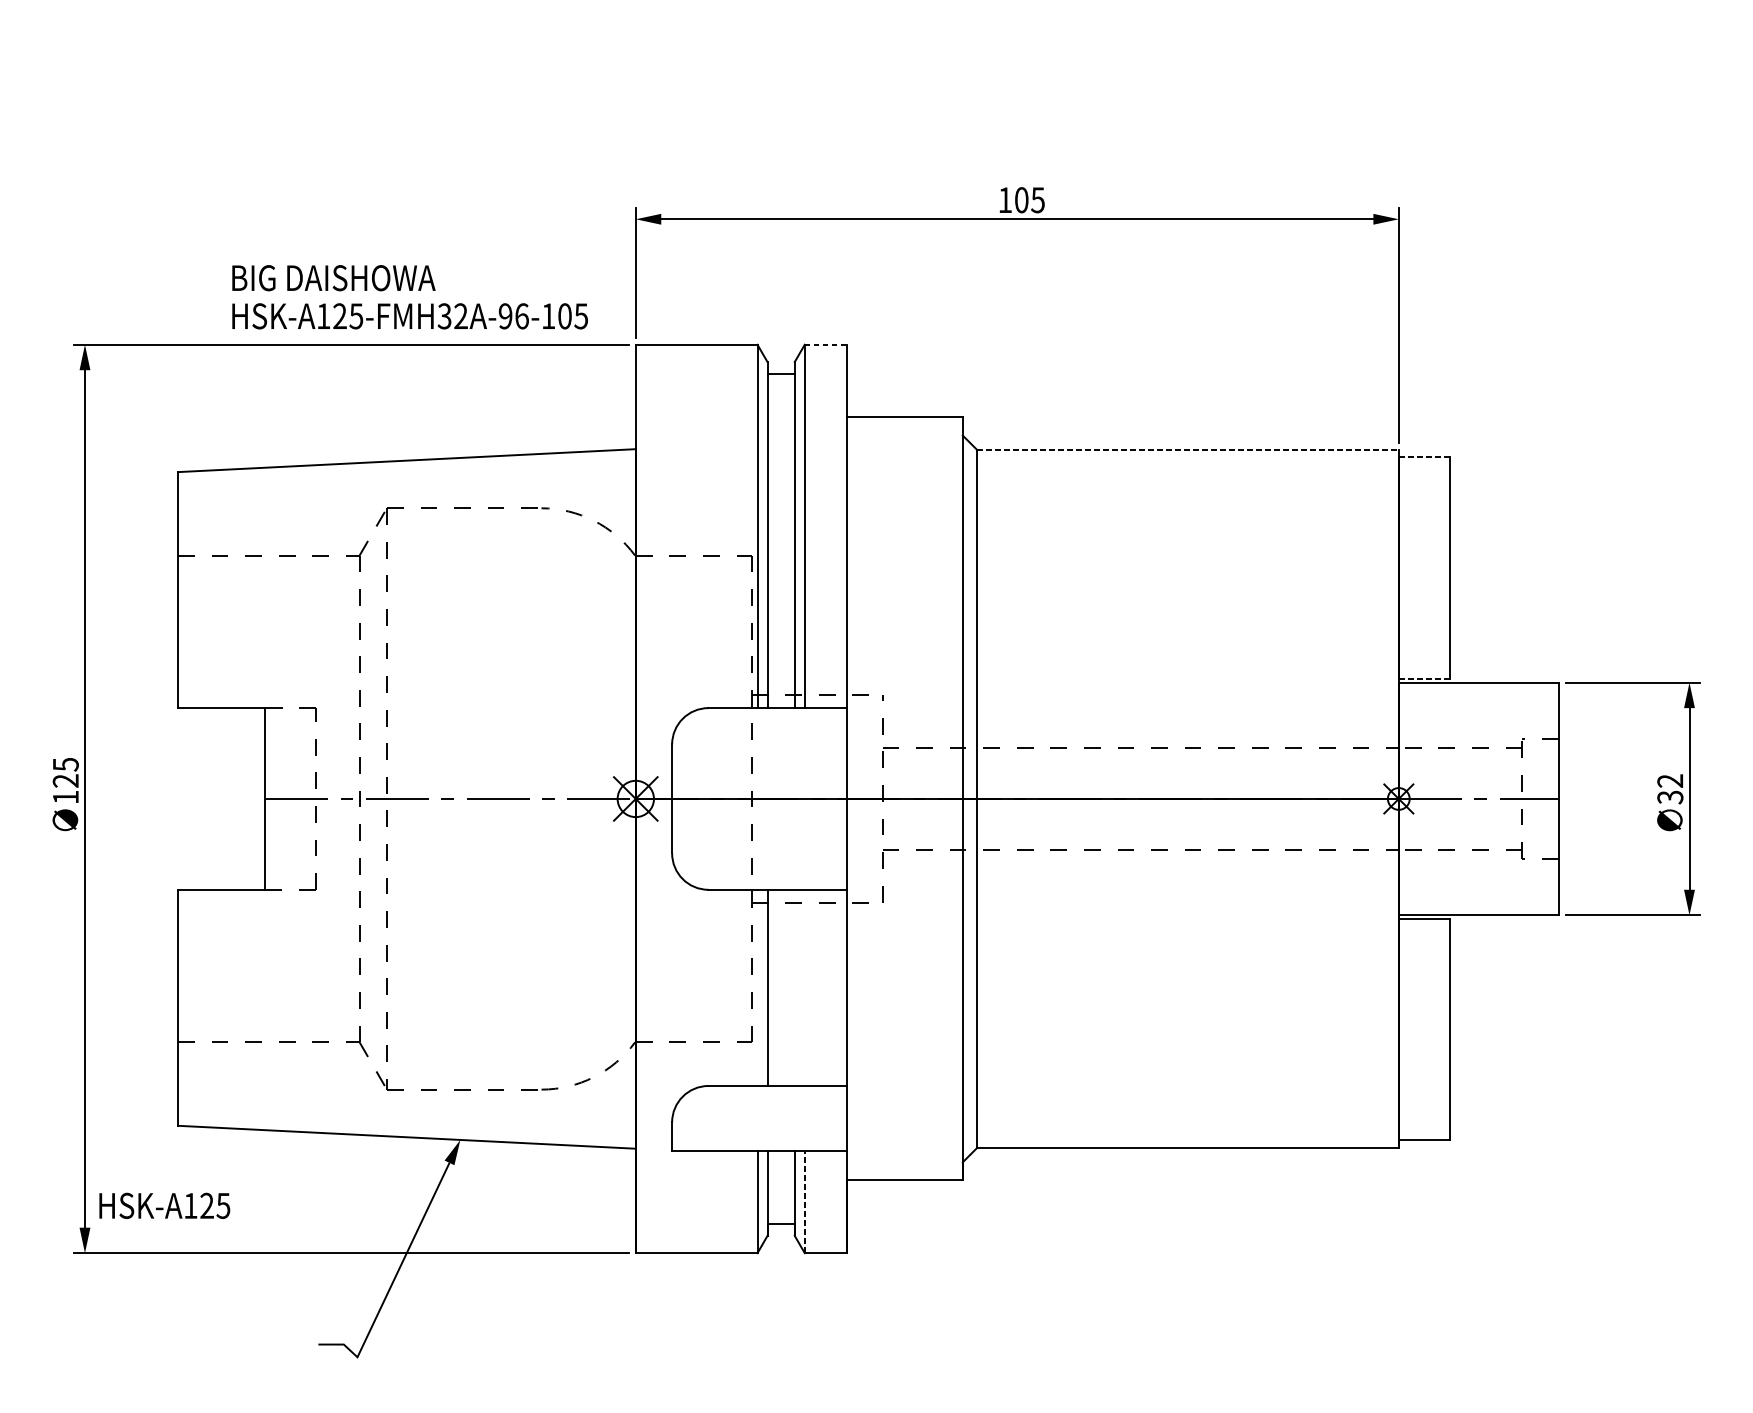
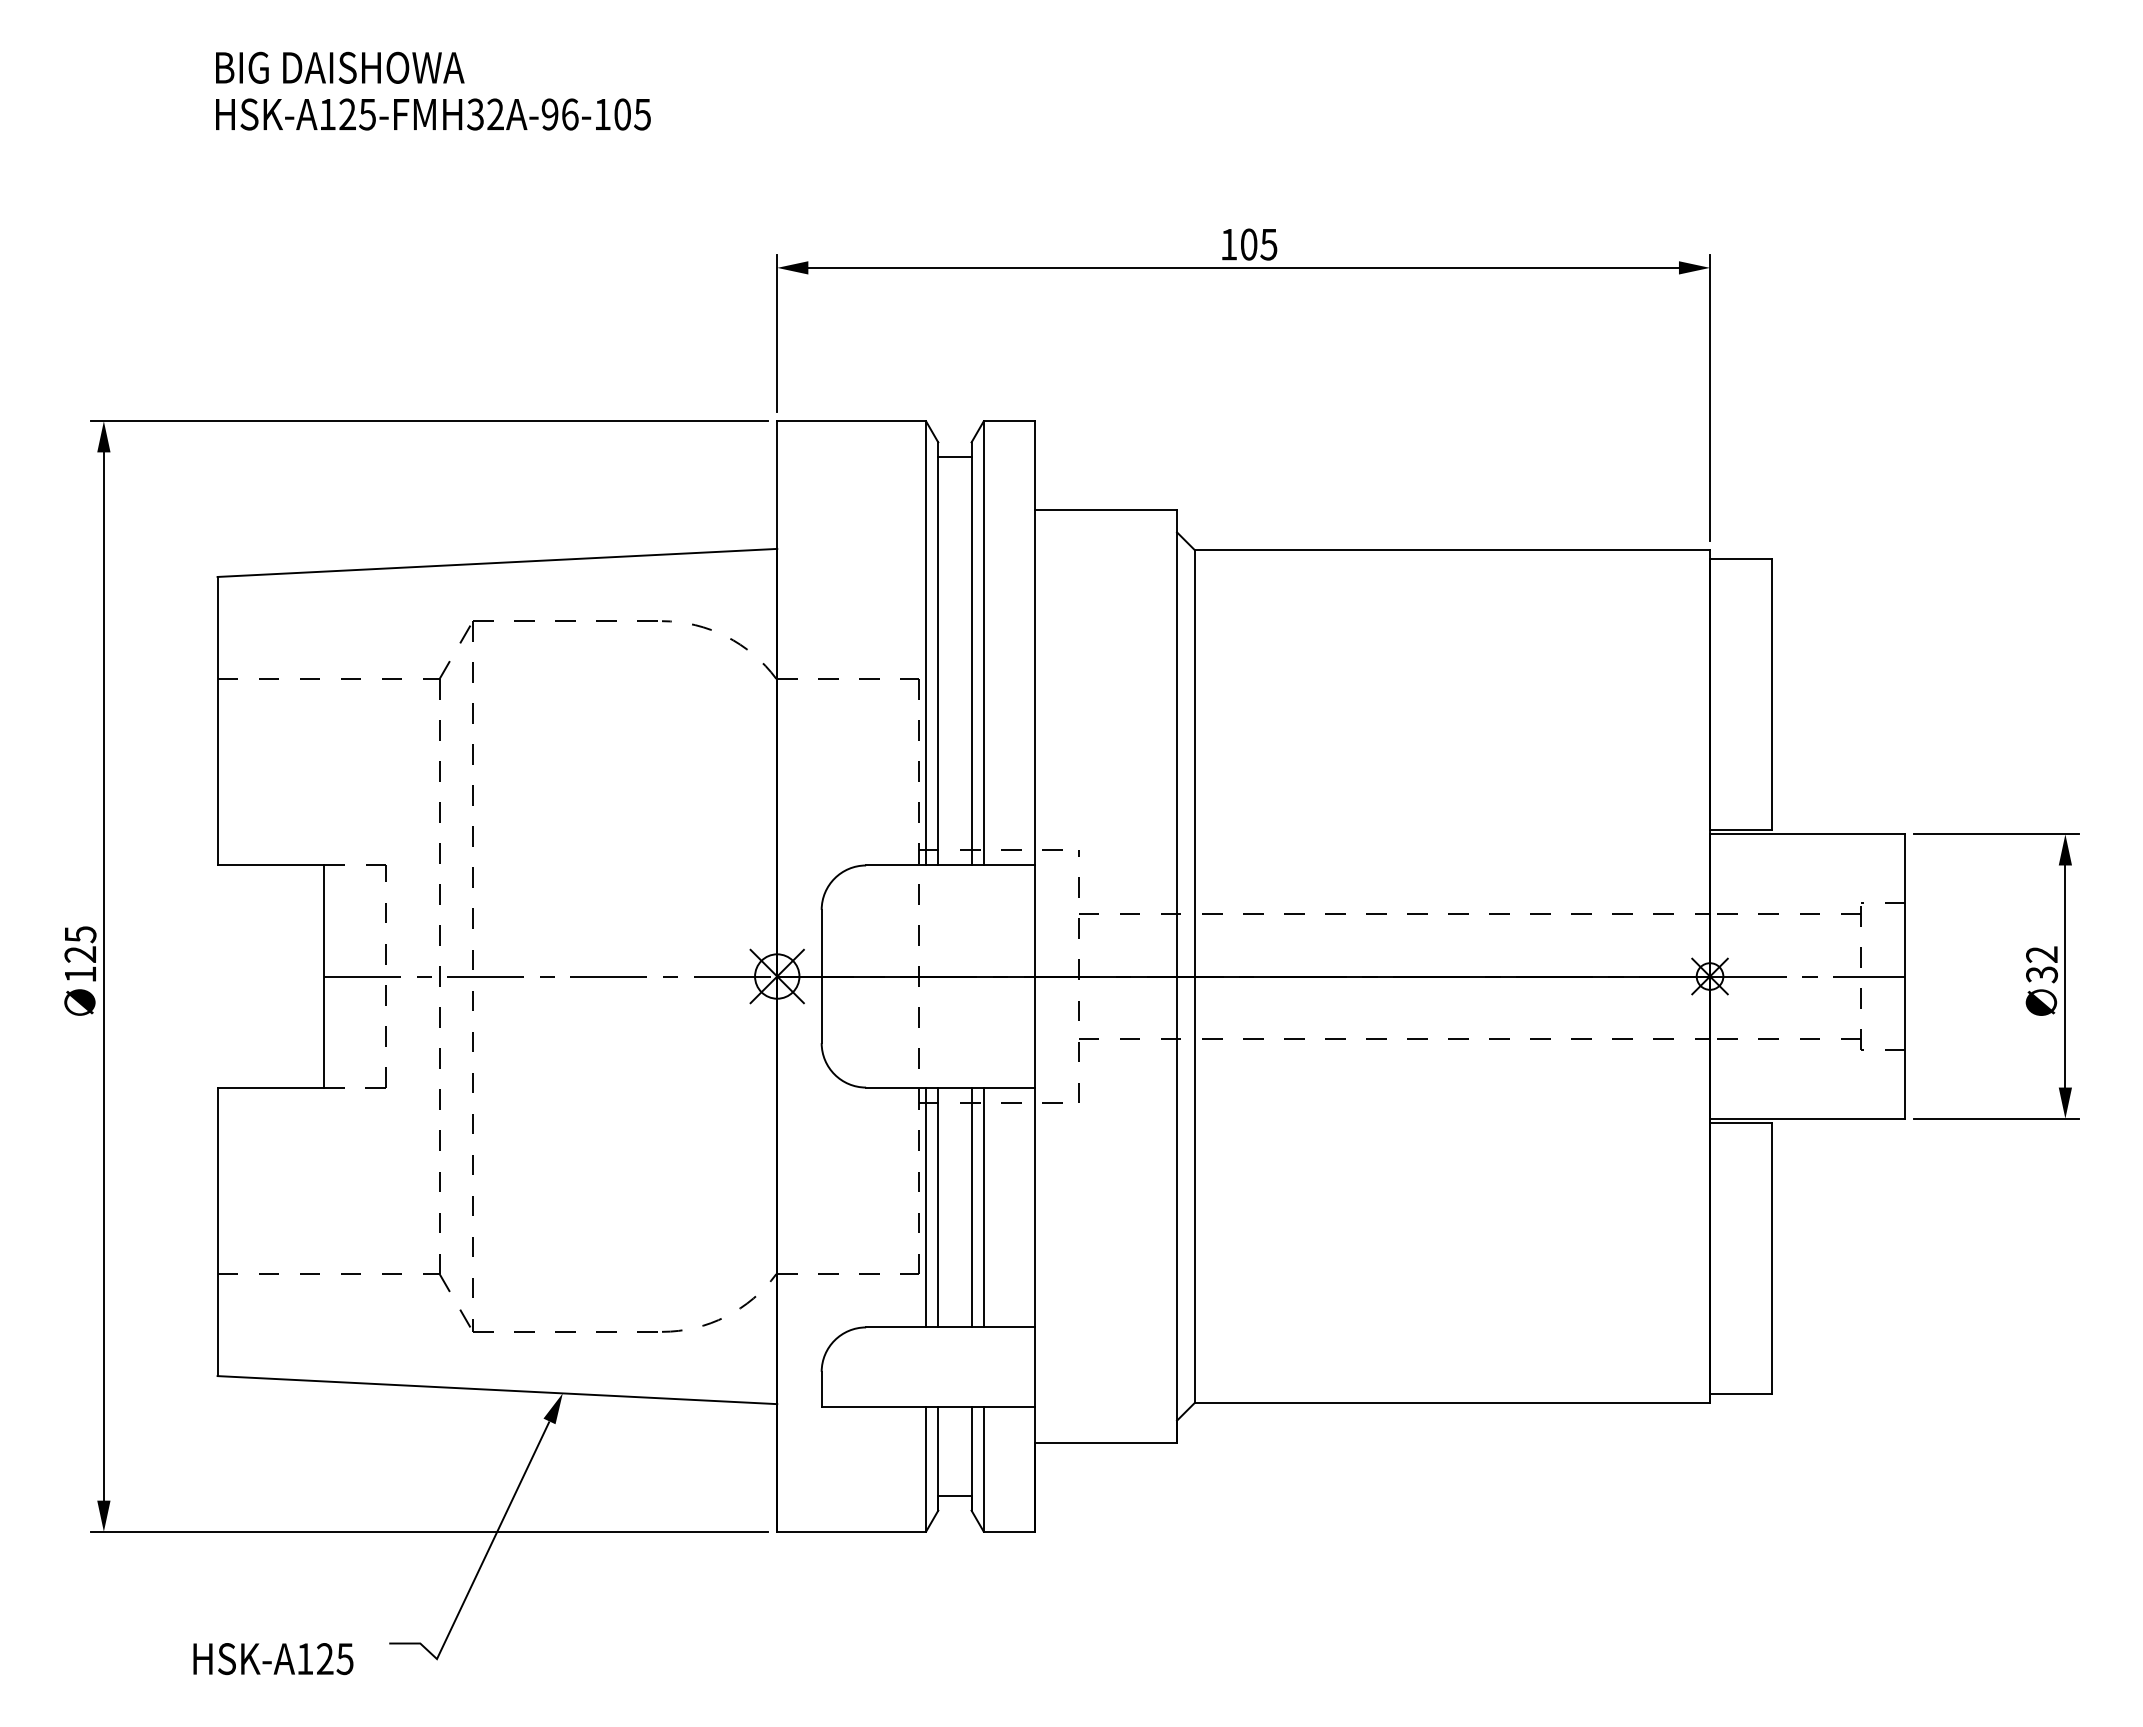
text: (410, 296) -> (433, 90), moved
line: (825, 344) -> (1009, 421), dashed -> solid
line: (1188, 450) -> (1452, 550), dashed -> solid
line: (1424, 457) -> (1741, 559), dashed -> solid
line: (1423, 678) -> (1740, 829), dashed -> solid
line: (757, 987) -> (926, 1207), added
line: (794, 987) -> (971, 1207), added
line: (804, 987) -> (983, 1207), added
line: (804, 1201) -> (983, 1468), dashed -> solid
text: (164, 1206) -> (273, 1659), moved

